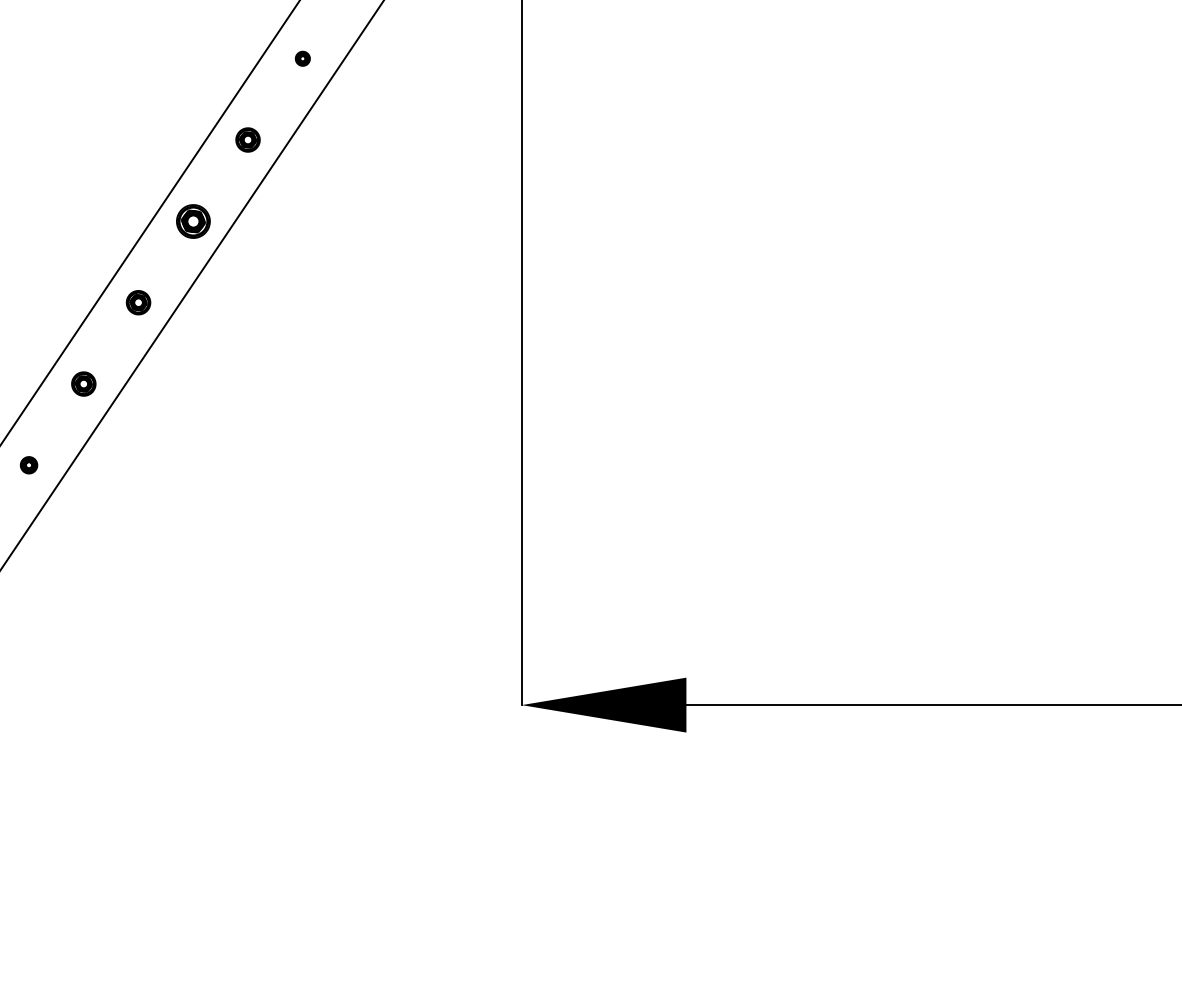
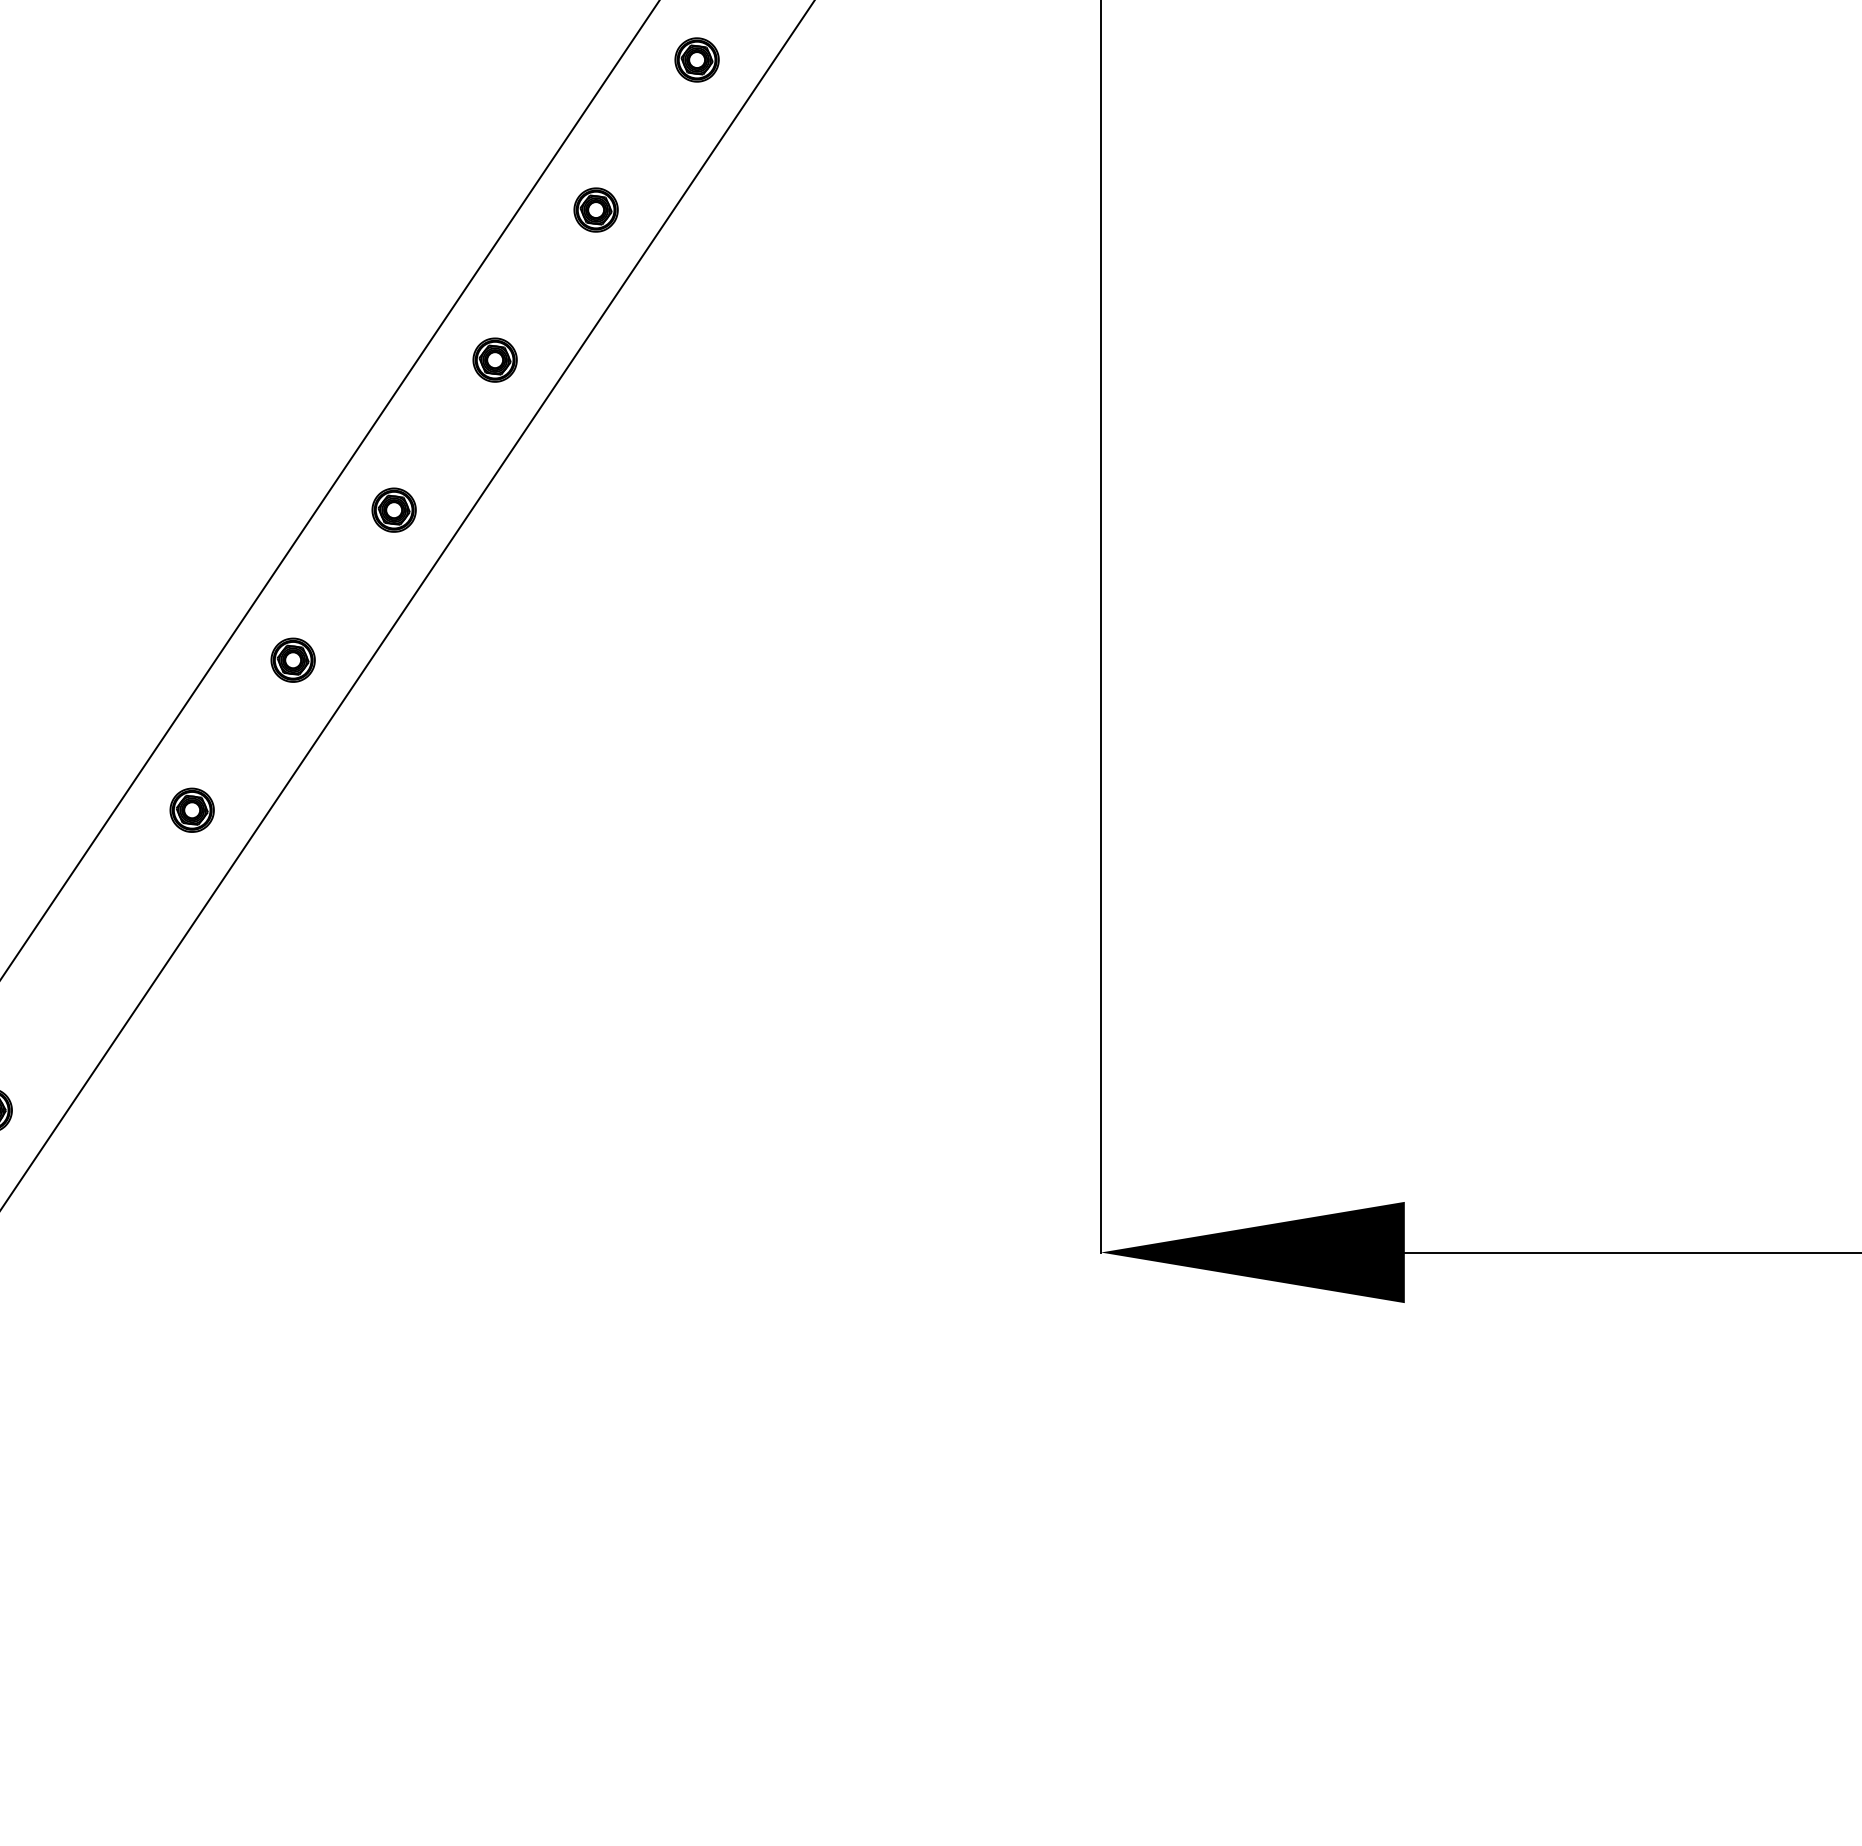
part: (302, 58) -> (696, 59), size x1.67
part: (192, 220) -> (493, 358), size x0.71
part: (28, 464) -> (191, 808), size x1.43

